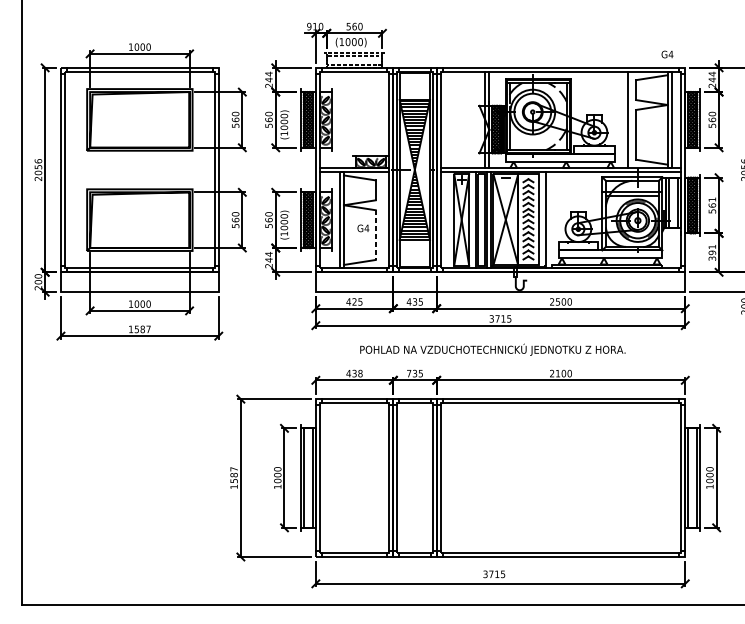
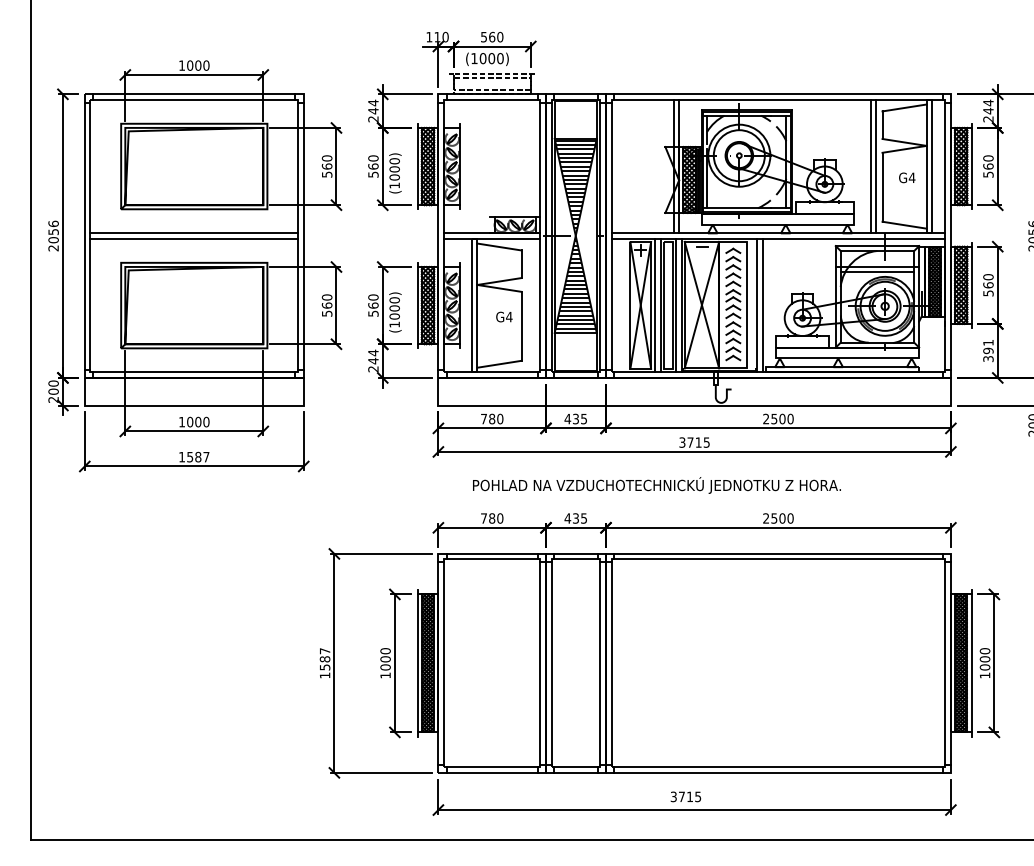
text: (309, 26) -> (429, 36), 910 -> 110
text: (667, 54) -> (907, 177), moved
line: (631, 119) -> (876, 166), added
line: (140, 168) -> (194, 233), added
line: (140, 171) -> (194, 238), added
text: (712, 199) -> (988, 277), 561 -> 560
hatch: (673, 202) -> (934, 281), added
line: (472, 220) -> (655, 305), added
line: (549, 220) -> (762, 305), added
line: (375, 235) -> (521, 326), dashed -> solid
text: (354, 301) -> (491, 418), 425 -> 780
text: (492, 349) -> (656, 485), moved
text: (354, 373) -> (491, 518), 438 -> 780
text: (408, 373) -> (567, 518), 735 -> 435
text: (558, 373) -> (774, 518), 2100 -> 2500
hatch: (307, 478) -> (427, 663), added
hatch: (692, 478) -> (961, 663), added

